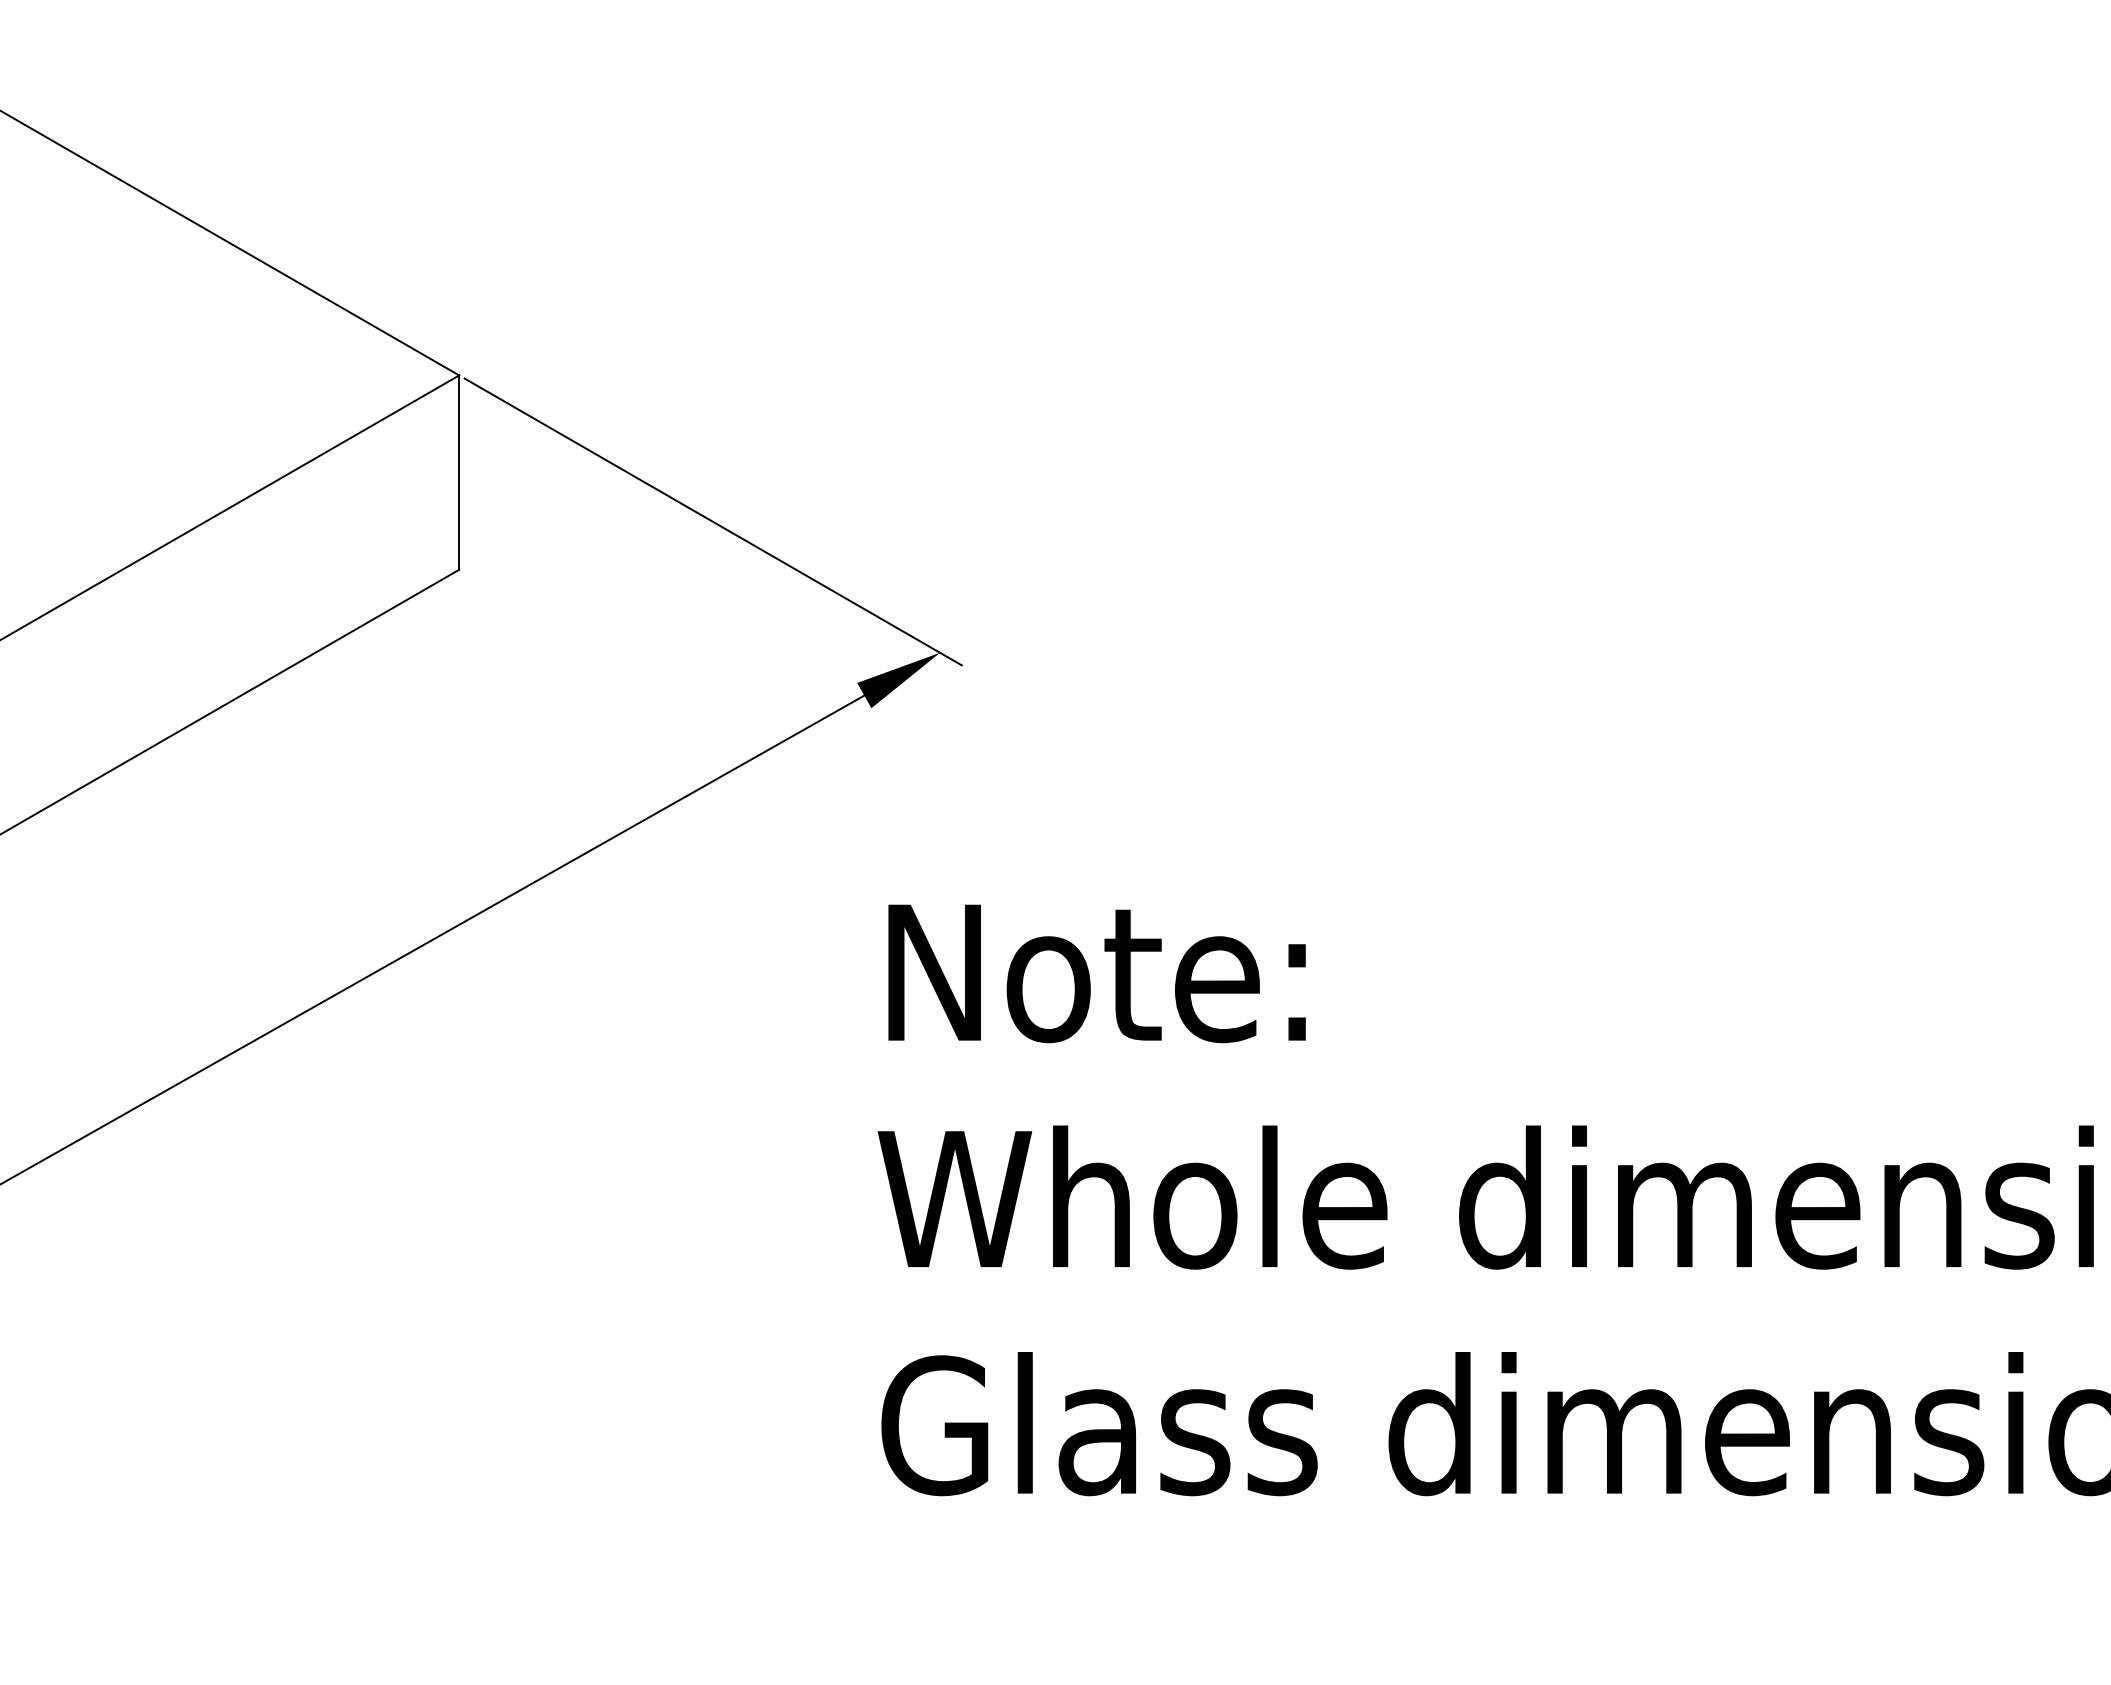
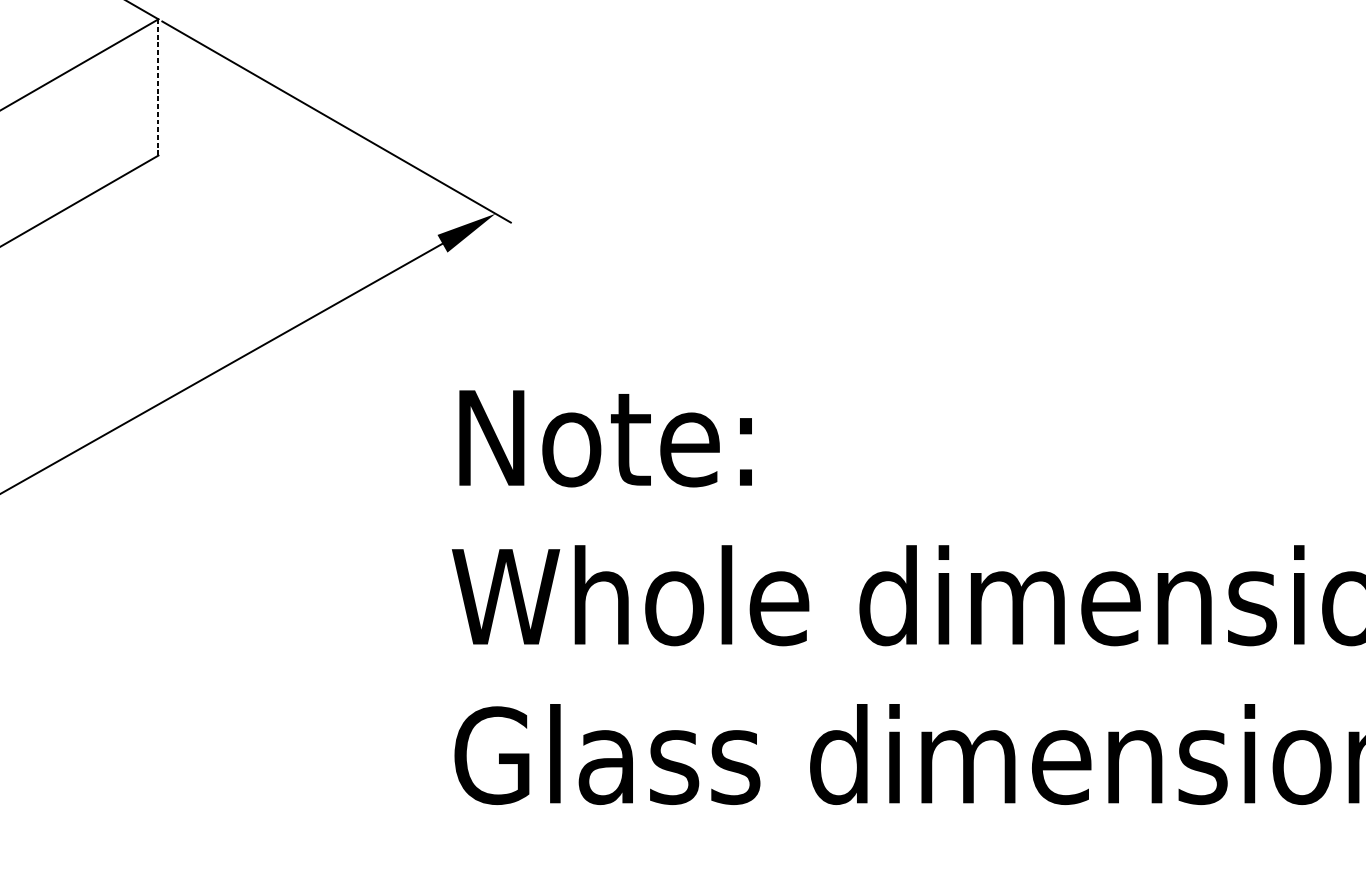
line: (459, 473) -> (158, 88), solid -> dashed

